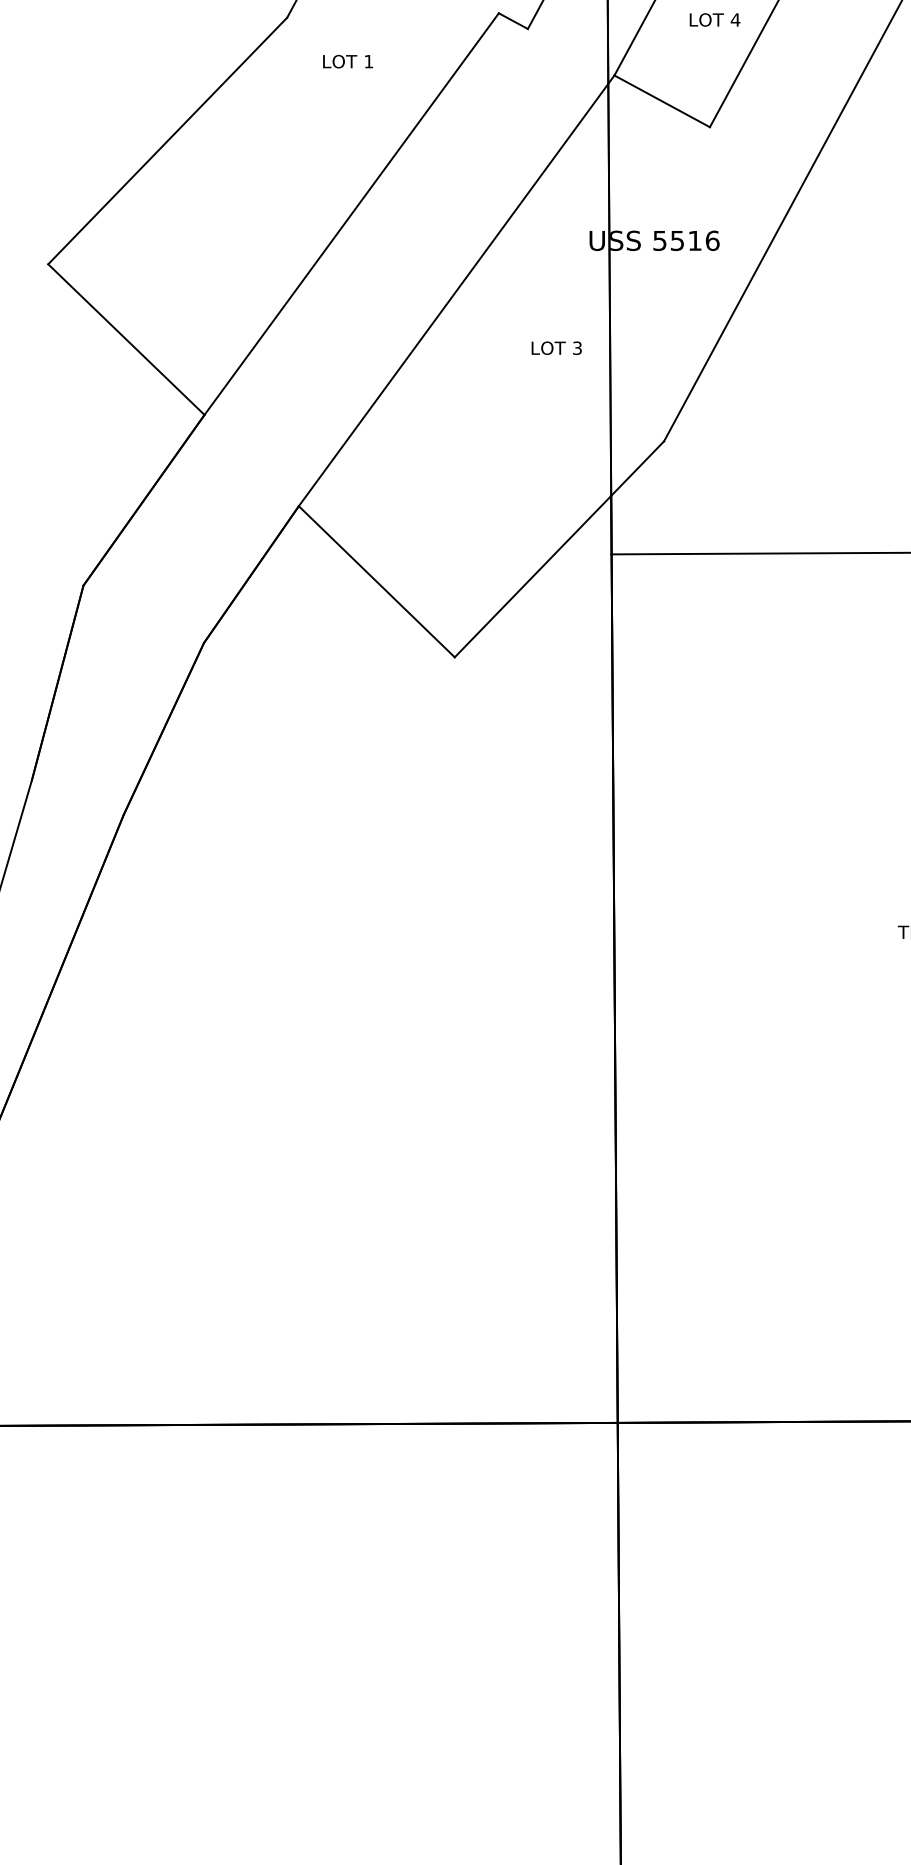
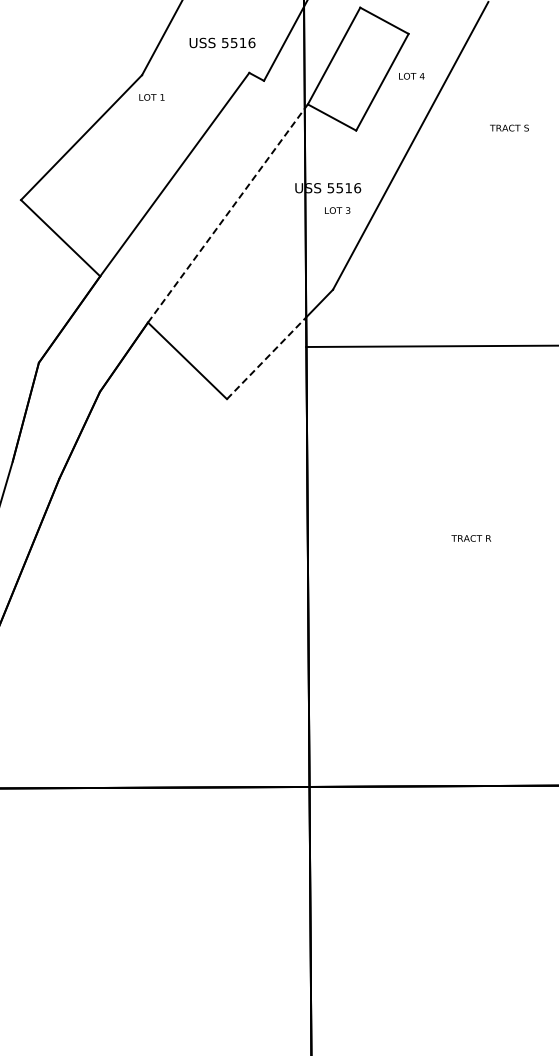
text: (714, 20) -> (411, 76), moved
text: (347, 61) -> (151, 97), moved
line: (457, 290) -> (228, 213), solid -> dashed
text: (556, 348) -> (337, 210), moved
line: (532, 577) -> (266, 358), solid -> dashed

